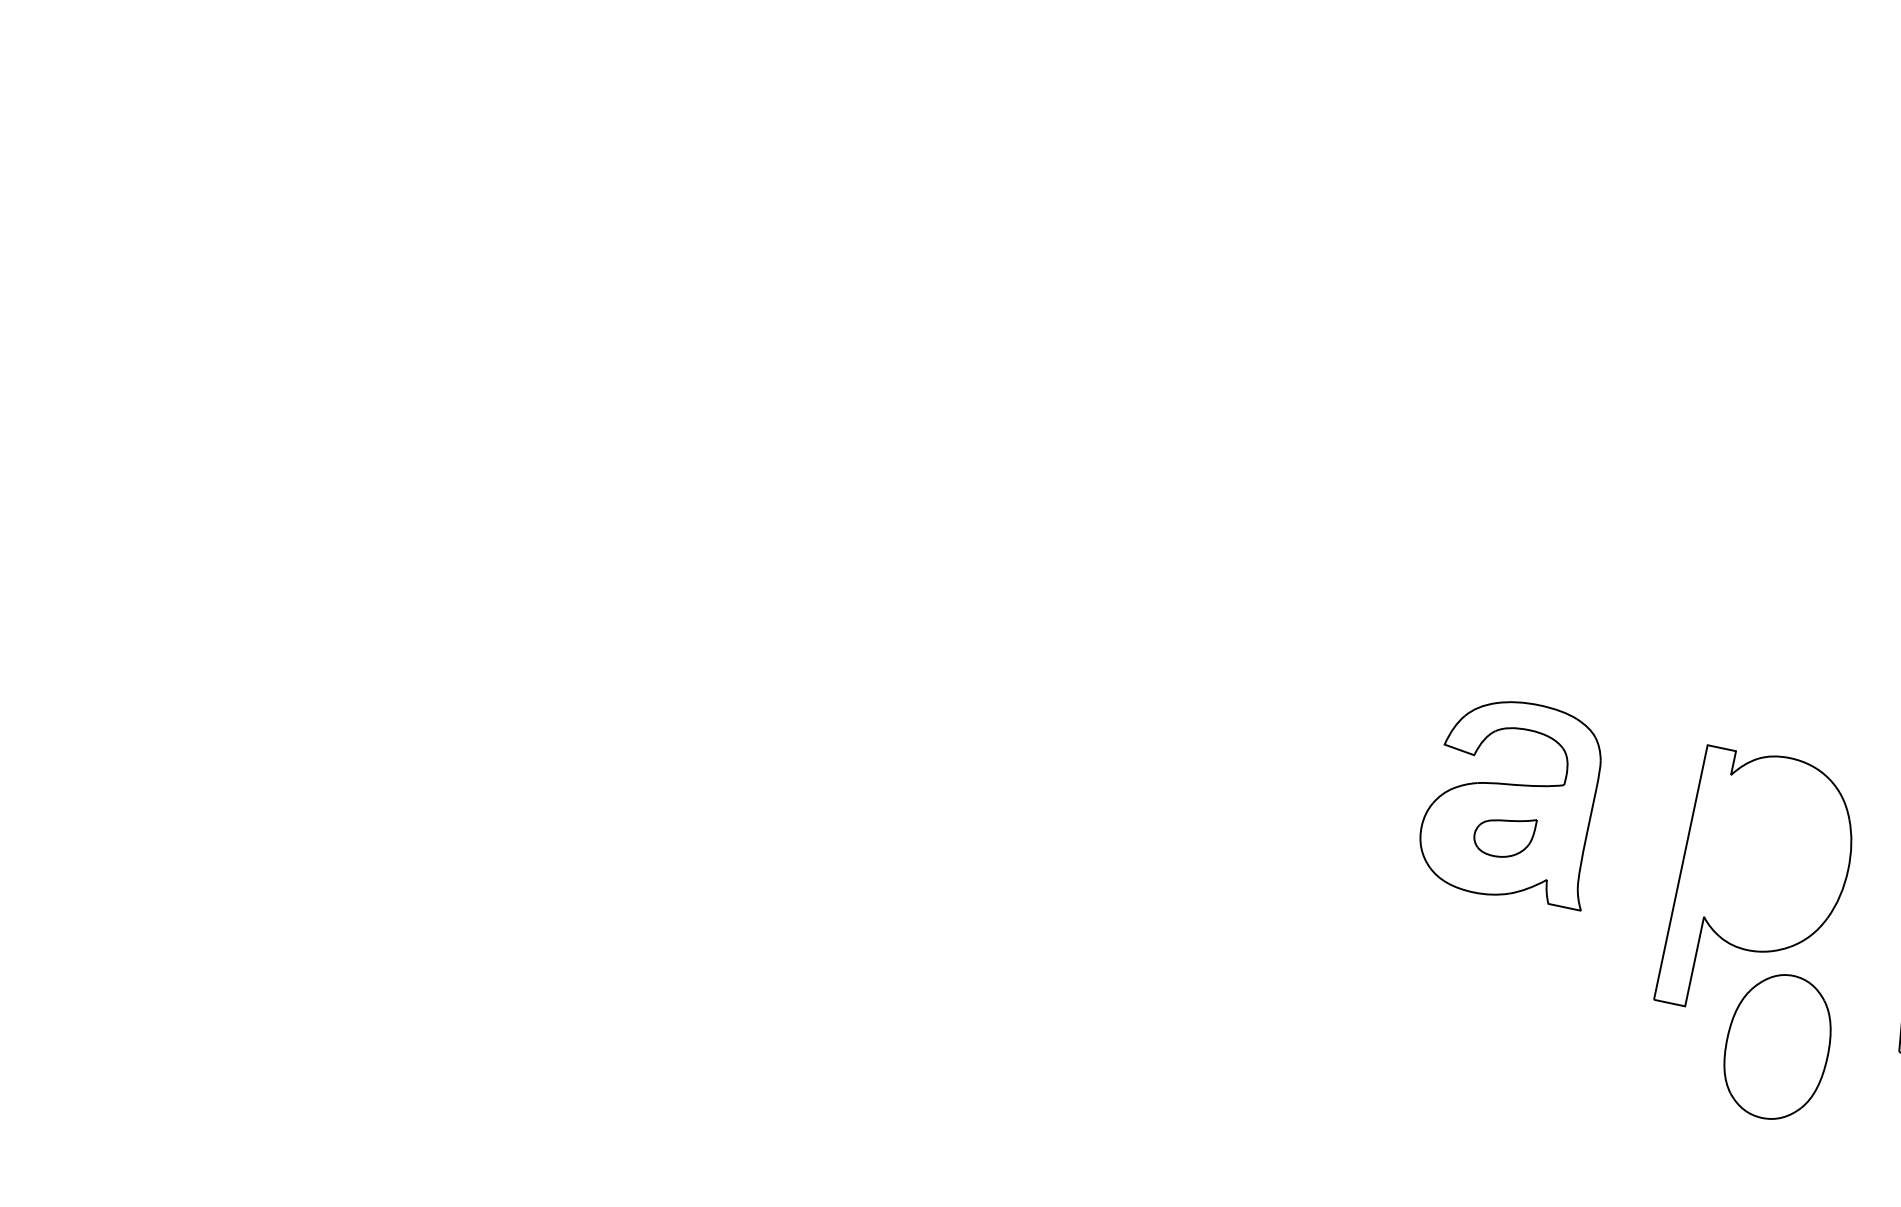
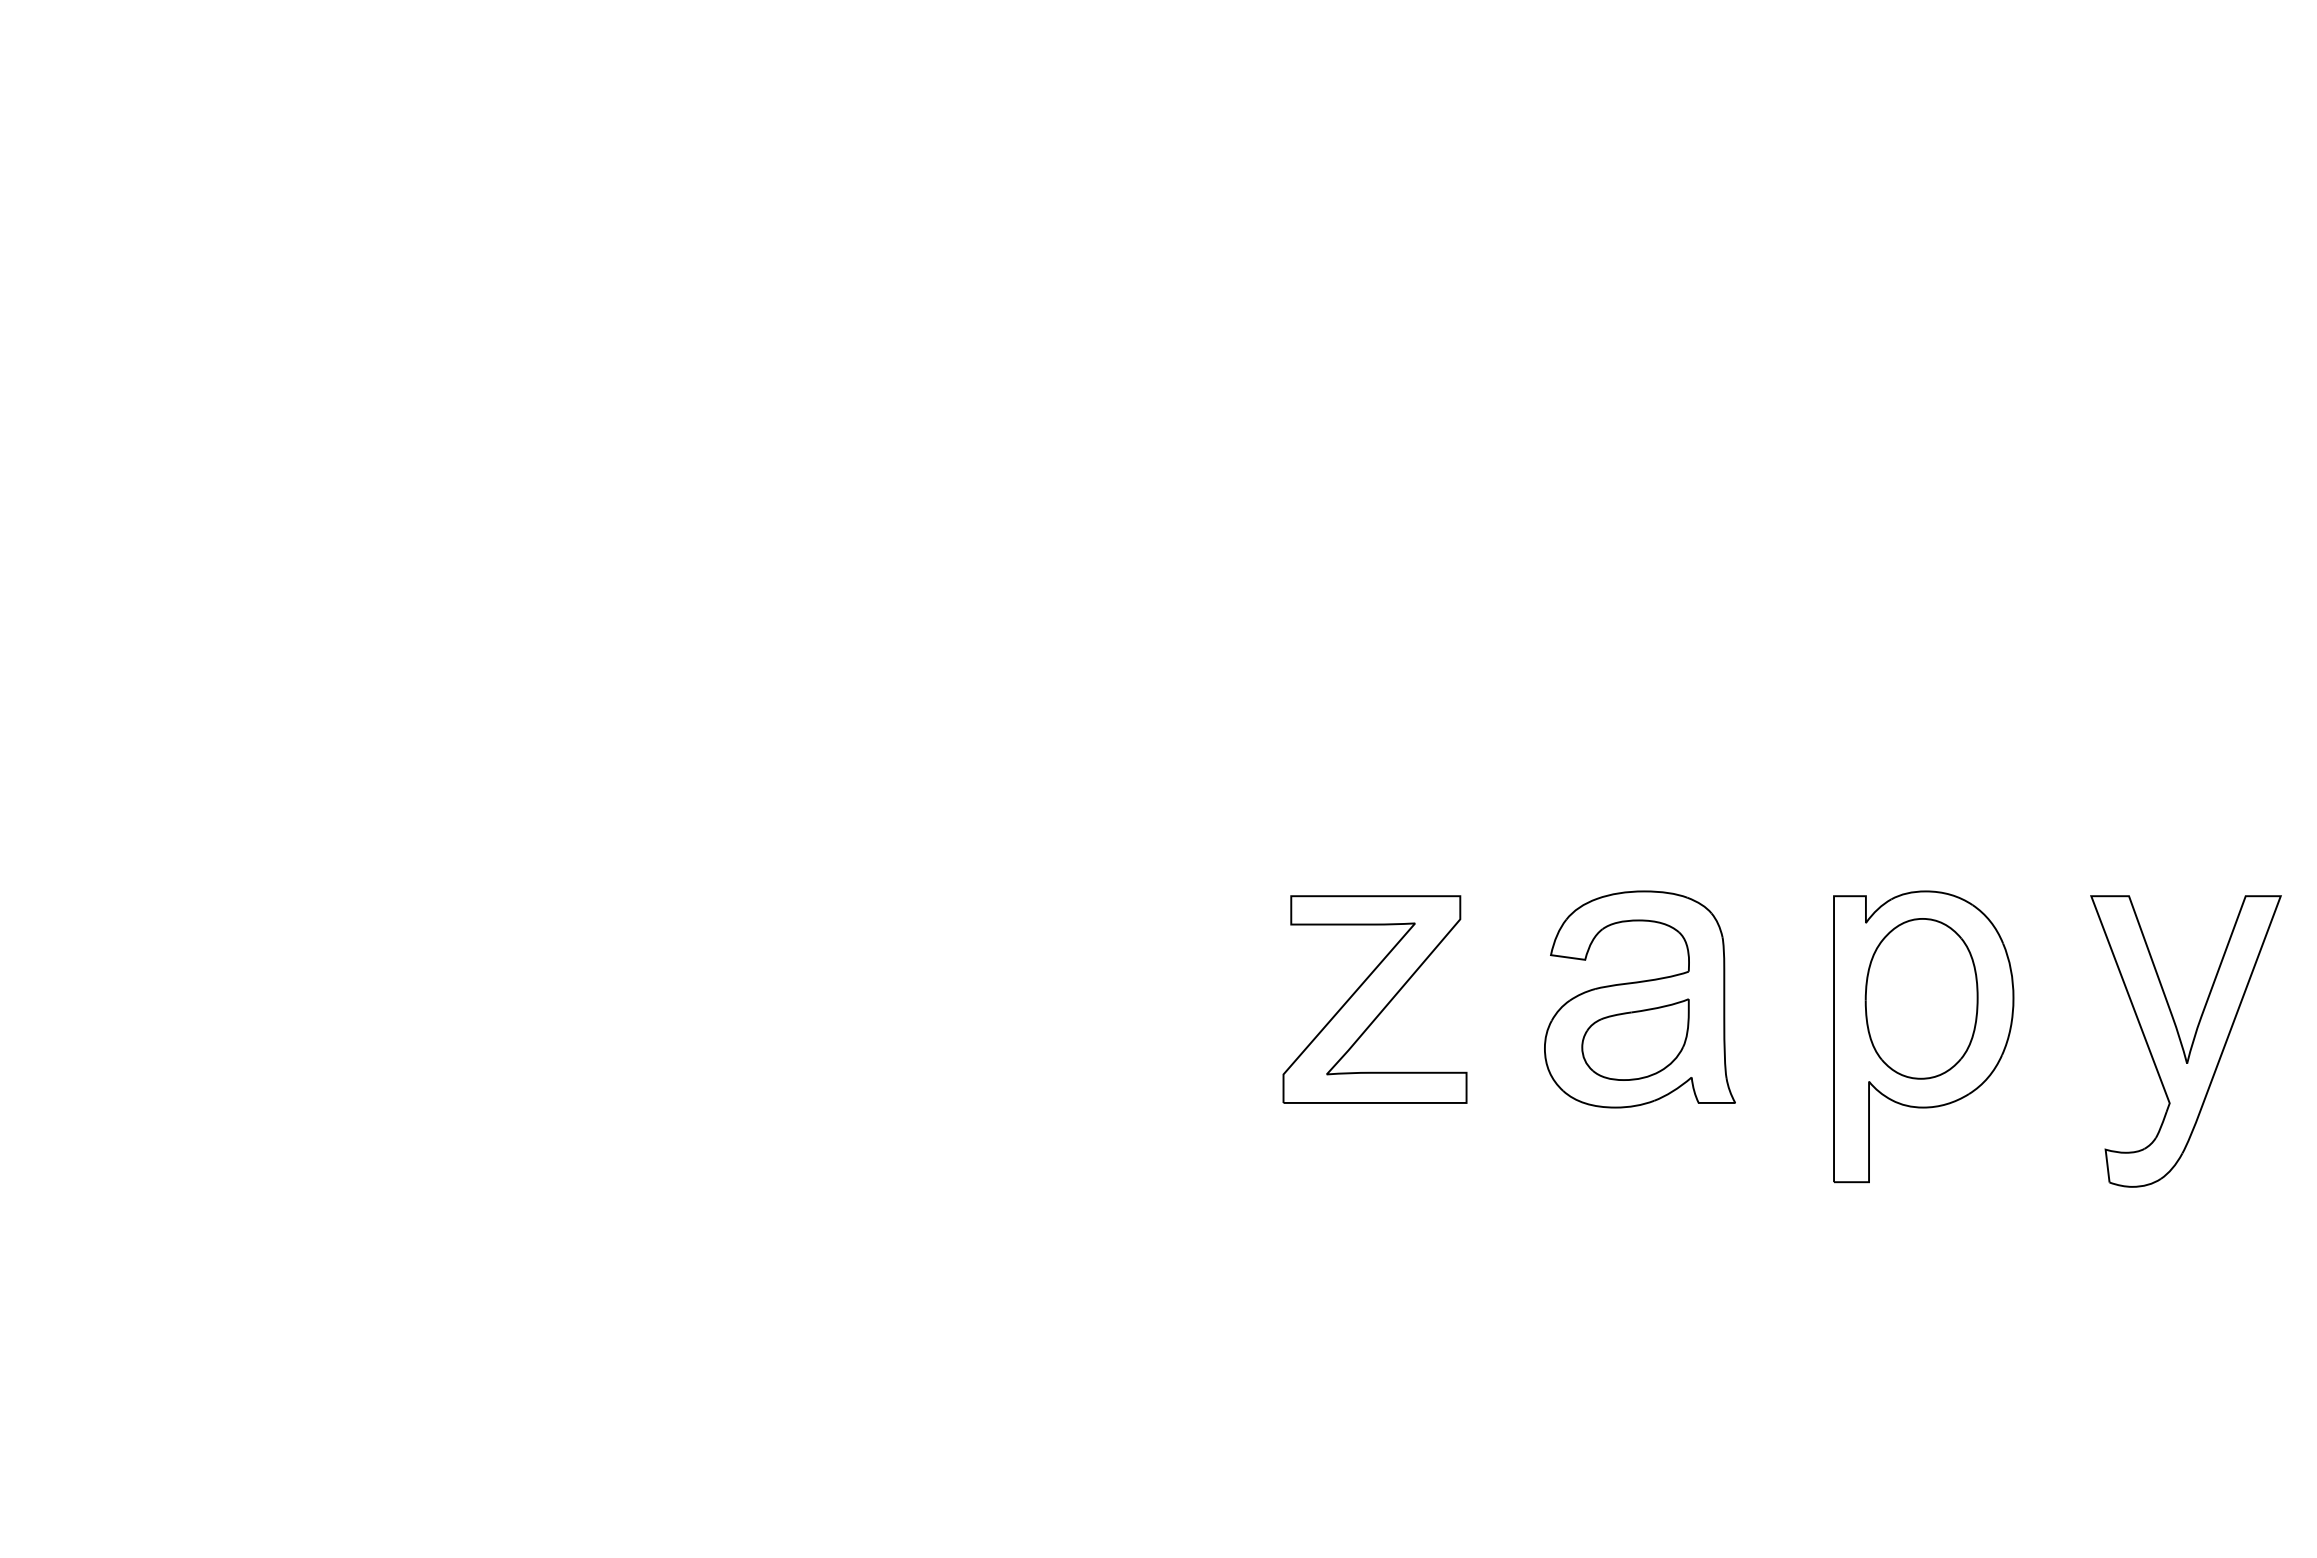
part: (1279, 750) -> (1374, 999), added
part: (1504, 835) -> (1635, 1039), size x1.67
part: (1777, 1046) -> (1921, 998), moved

